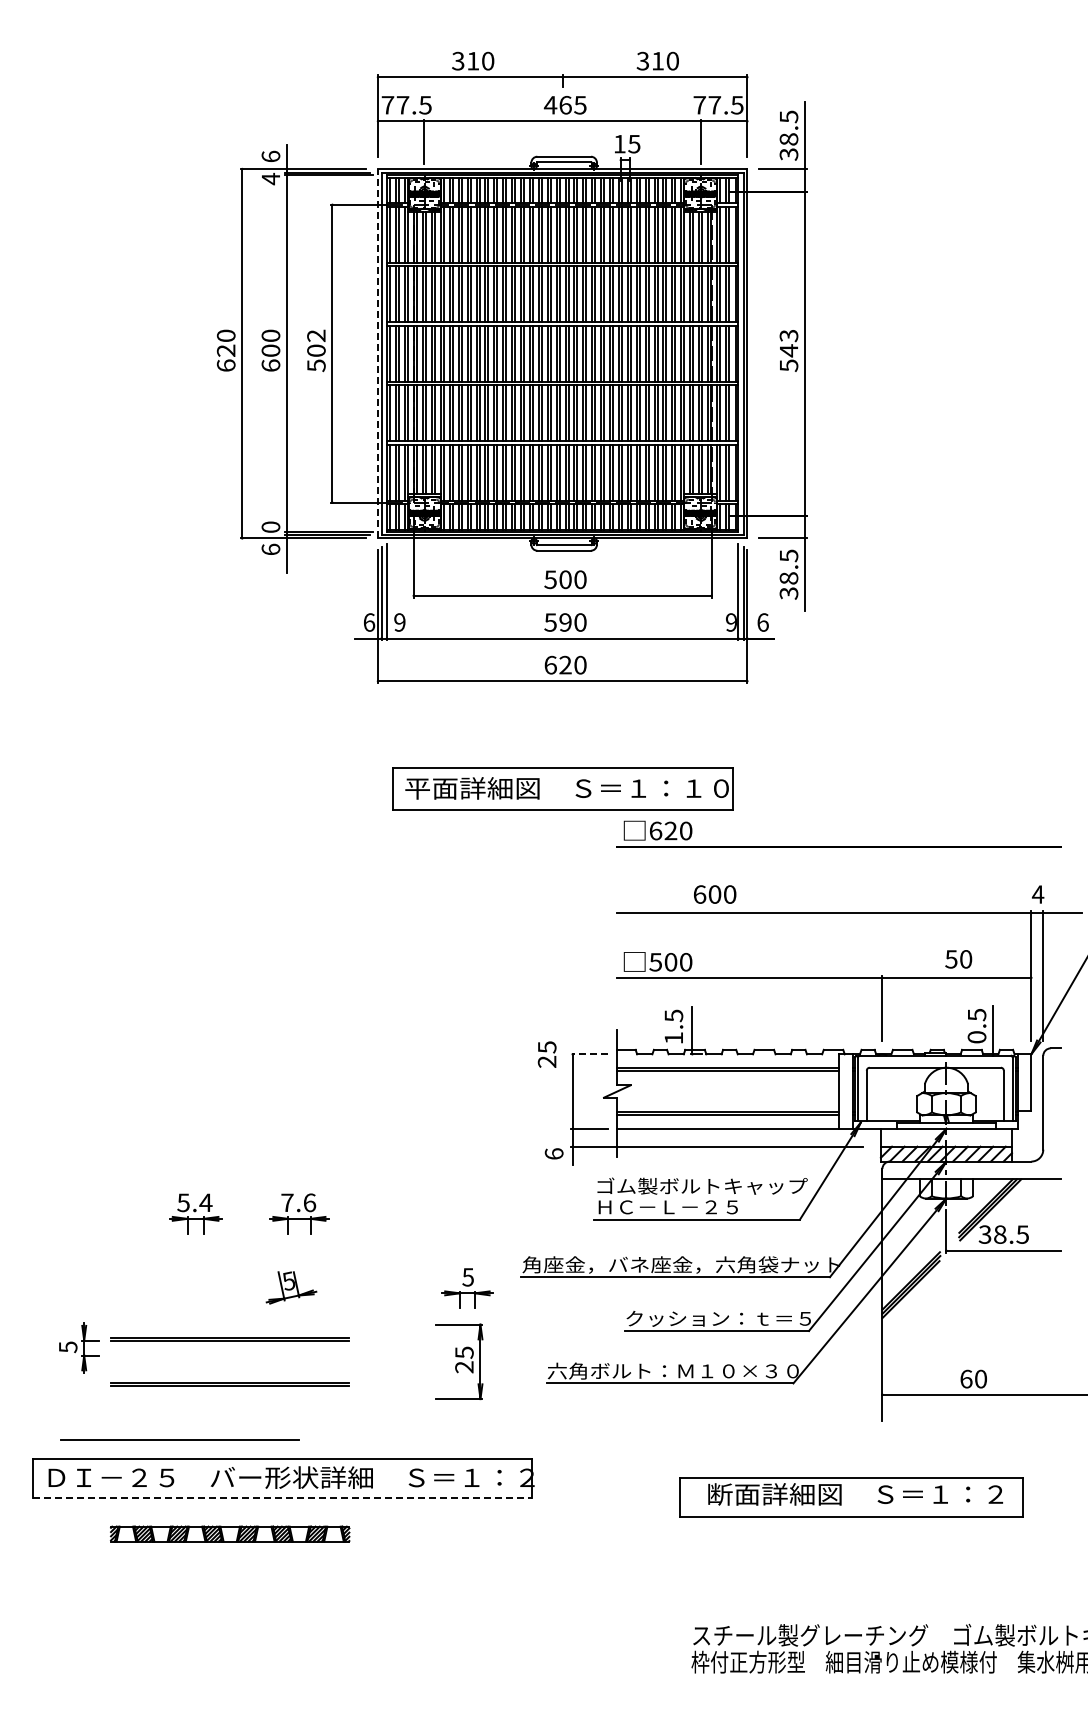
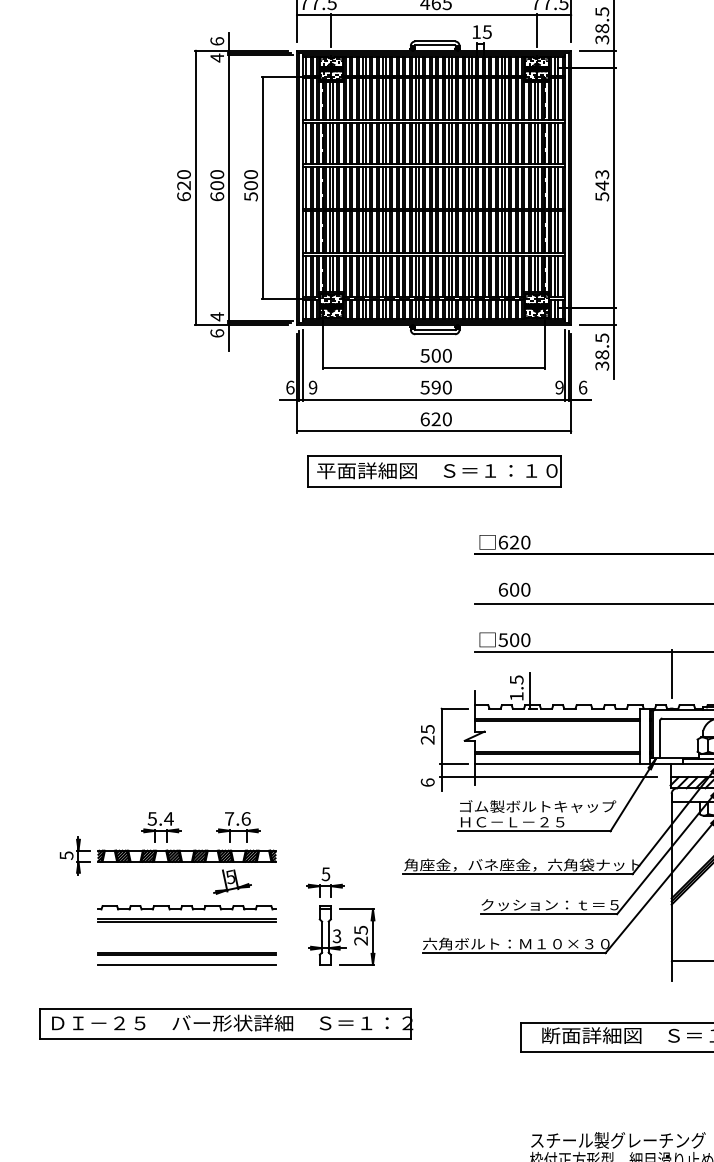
text: (316, 335) -> (251, 174), 502 -> 500
line: (377, 353) -> (296, 187), dashed -> solid
text: (270, 527) -> (216, 317), 0 -> 4
part: (562, 788) -> (433, 470), moved
text: (715, 894) -> (514, 589), moved
text: (546, 1054) -> (427, 734), moved
line: (590, 1054) -> (454, 708), dashed -> solid
part: (467, 1288) -> (325, 882), moved
part: (229, 1322) -> (186, 907), added
part: (79, 1347) -> (74, 855), moved
part: (419, 1359) -> (327, 935), added
line: (179, 1439) -> (186, 964), moved
line: (282, 1498) -> (225, 1038), dashed -> solid
part: (230, 1533) -> (187, 855), moved

